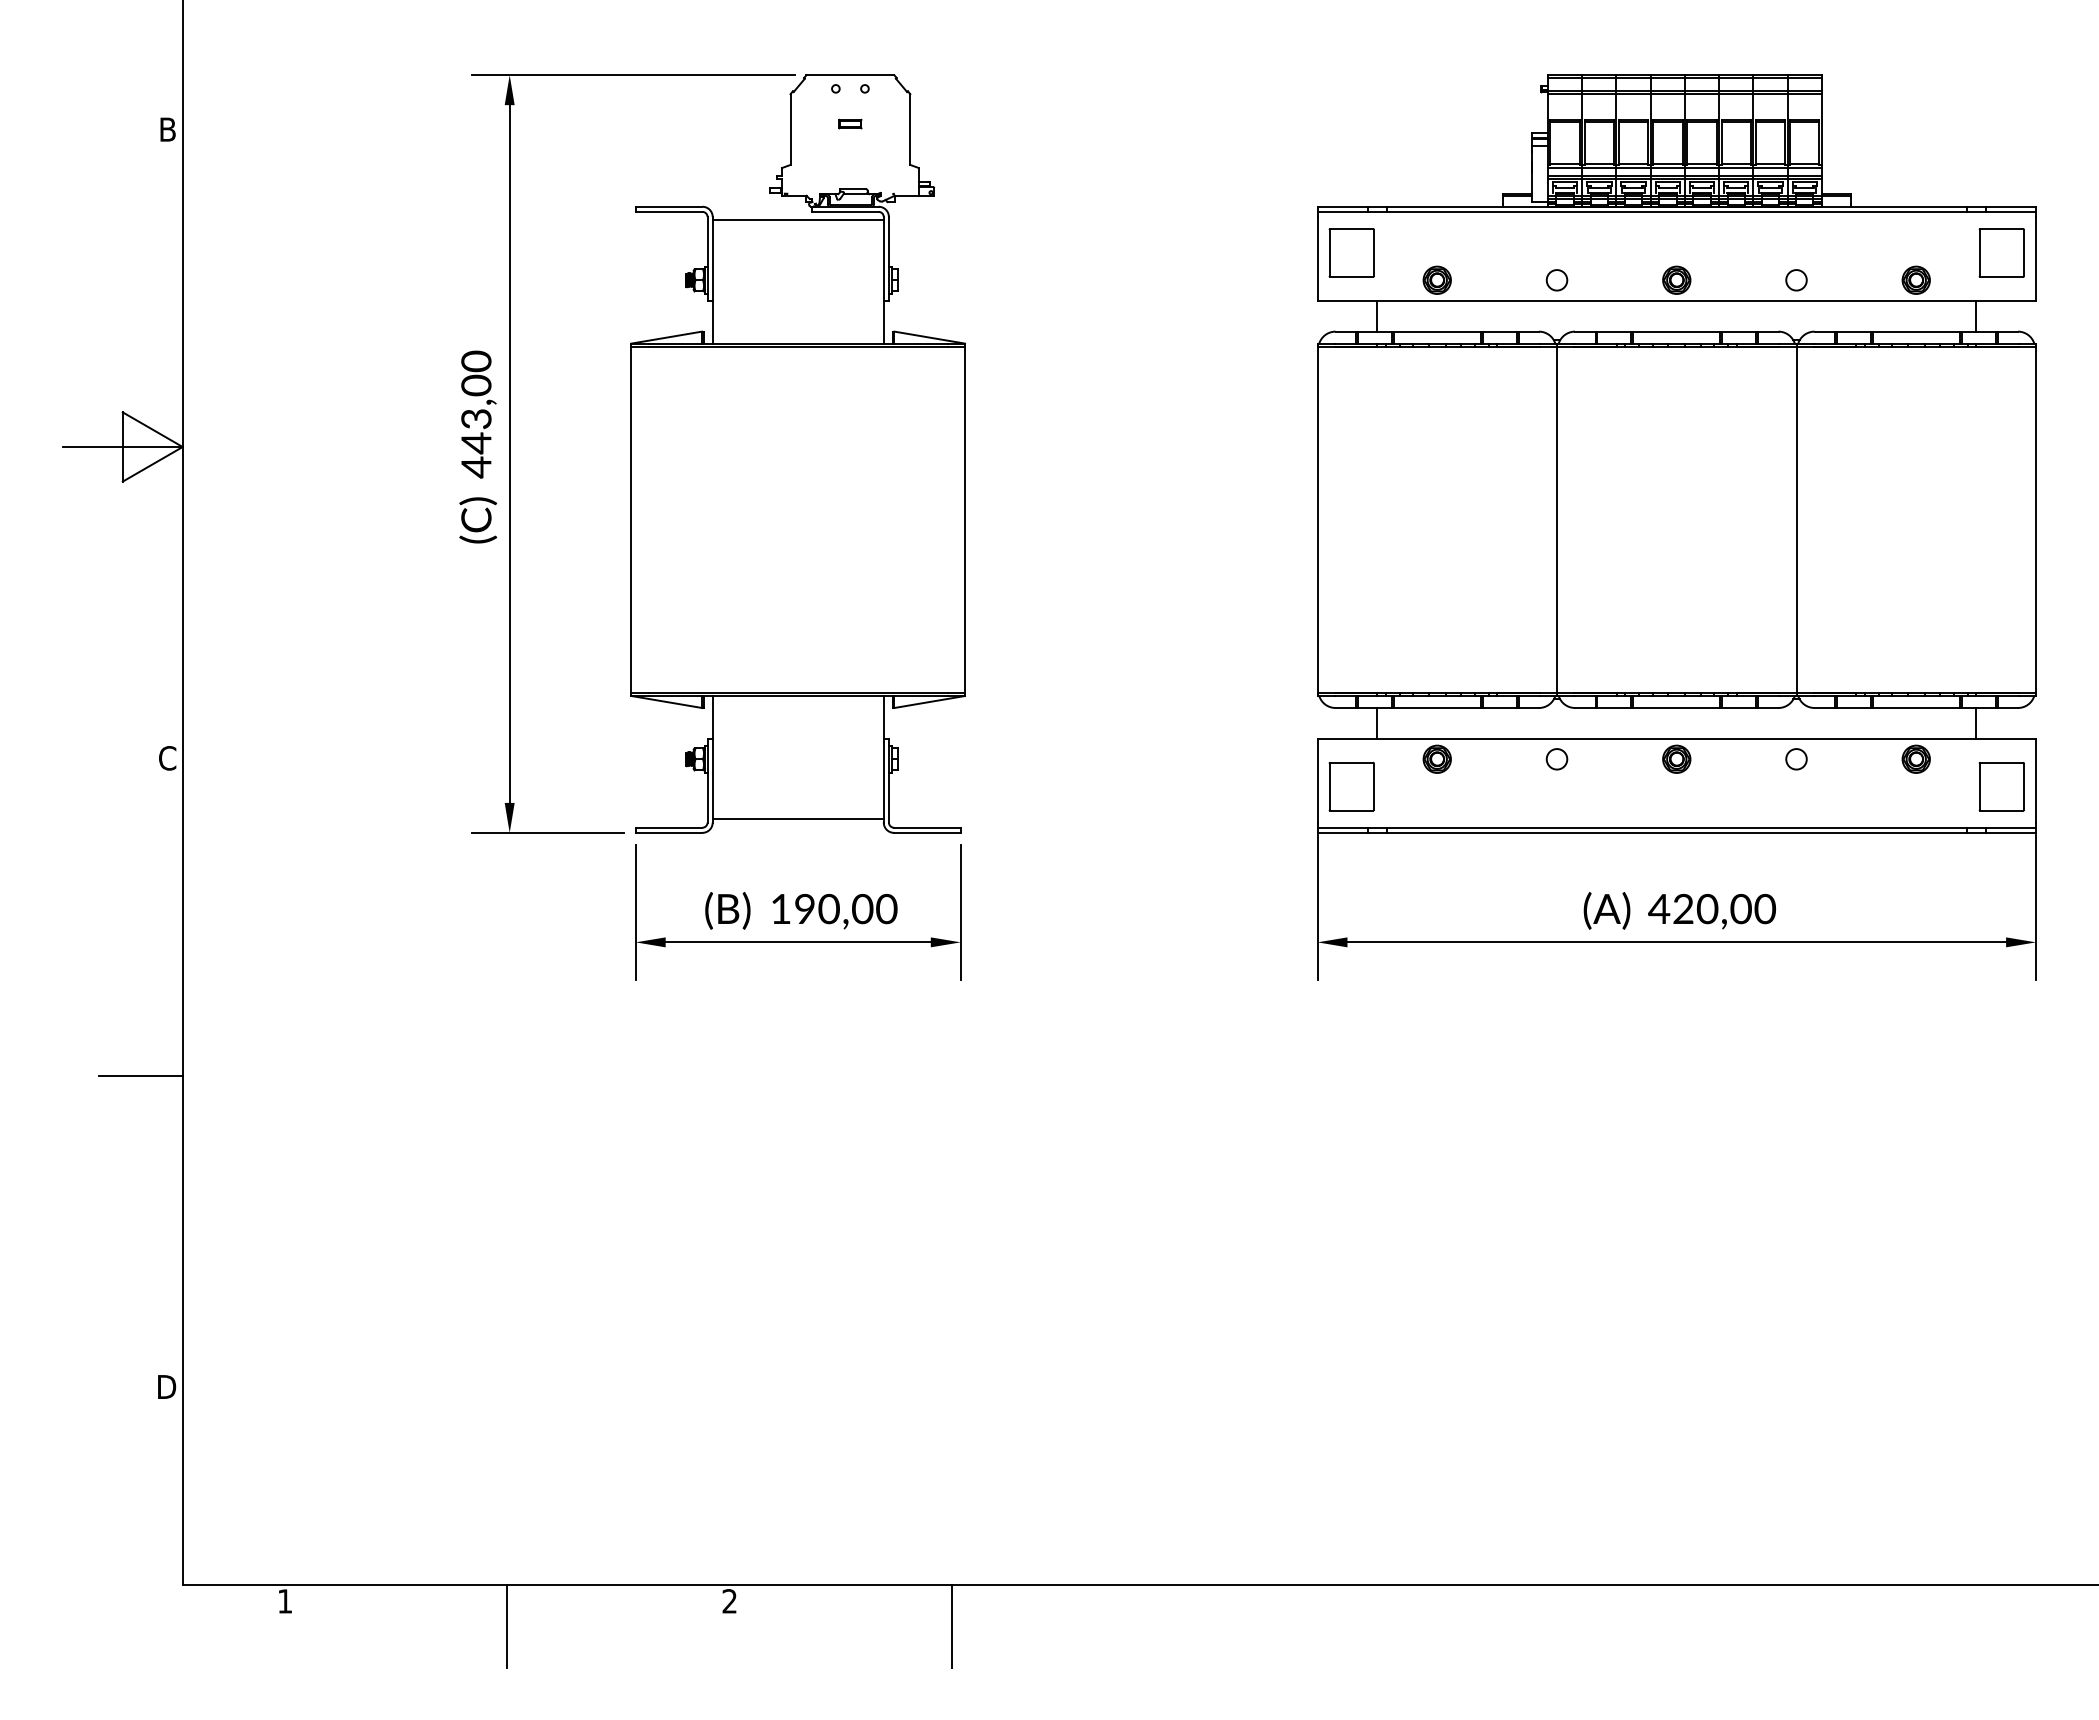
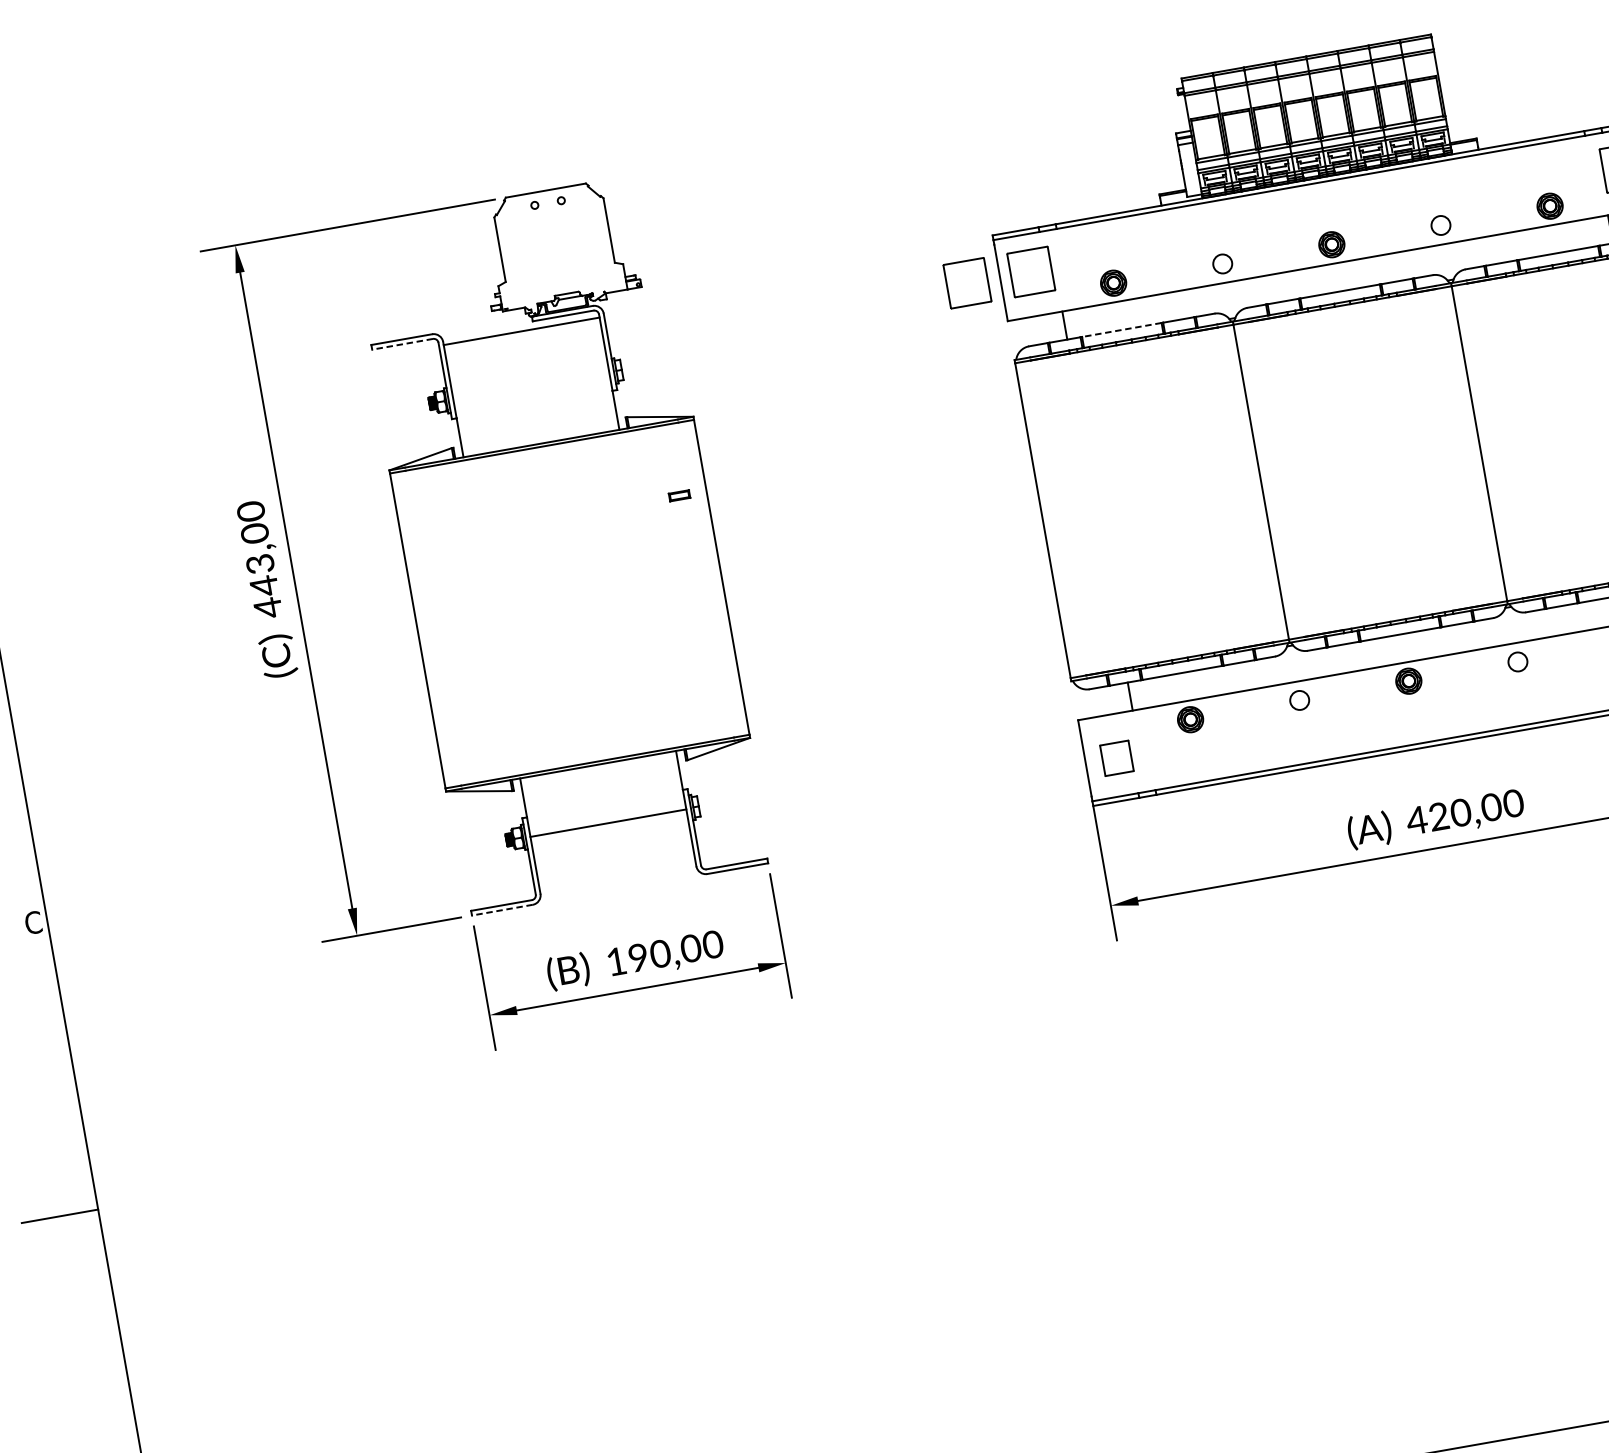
part: (850, 123) -> (679, 495), moved
line: (668, 211) -> (402, 344), solid -> dashed
part: (1281, 252) -> (967, 282), added
line: (1437, 331) -> (1122, 329), solid -> dashed
part: (1351, 786) -> (1116, 758), size x0.7
line: (797, 819) -> (607, 823), moved
line: (668, 832) -> (501, 909), solid -> dashed

